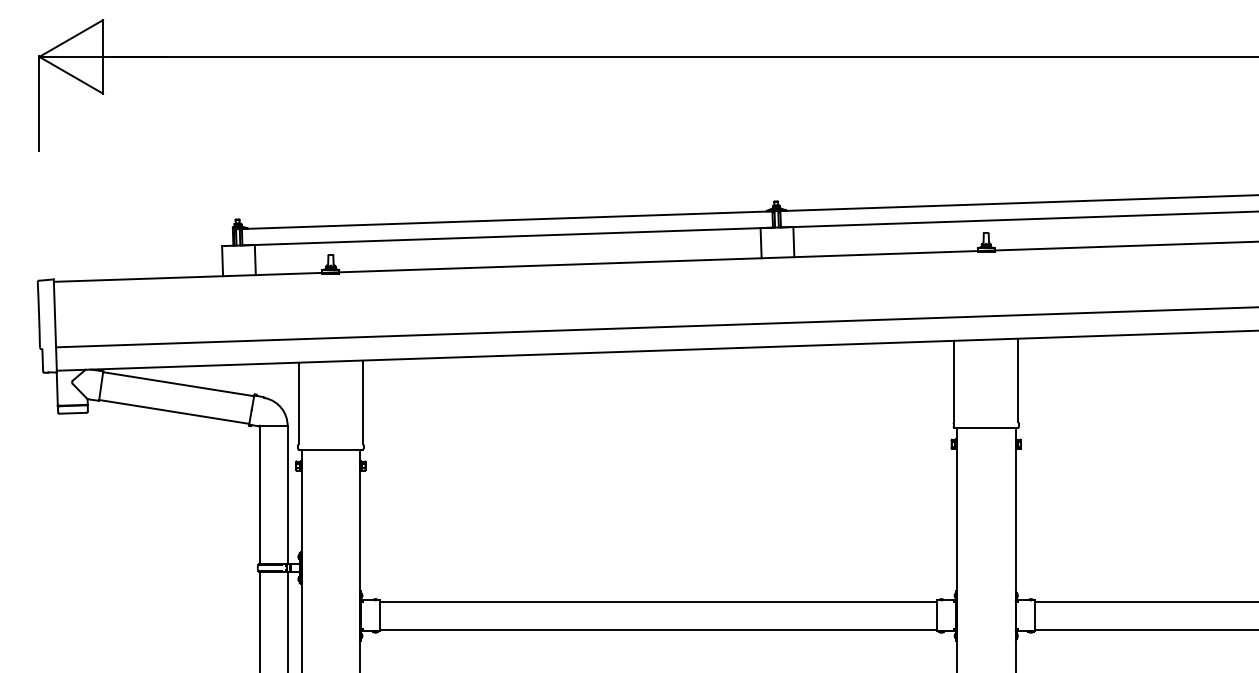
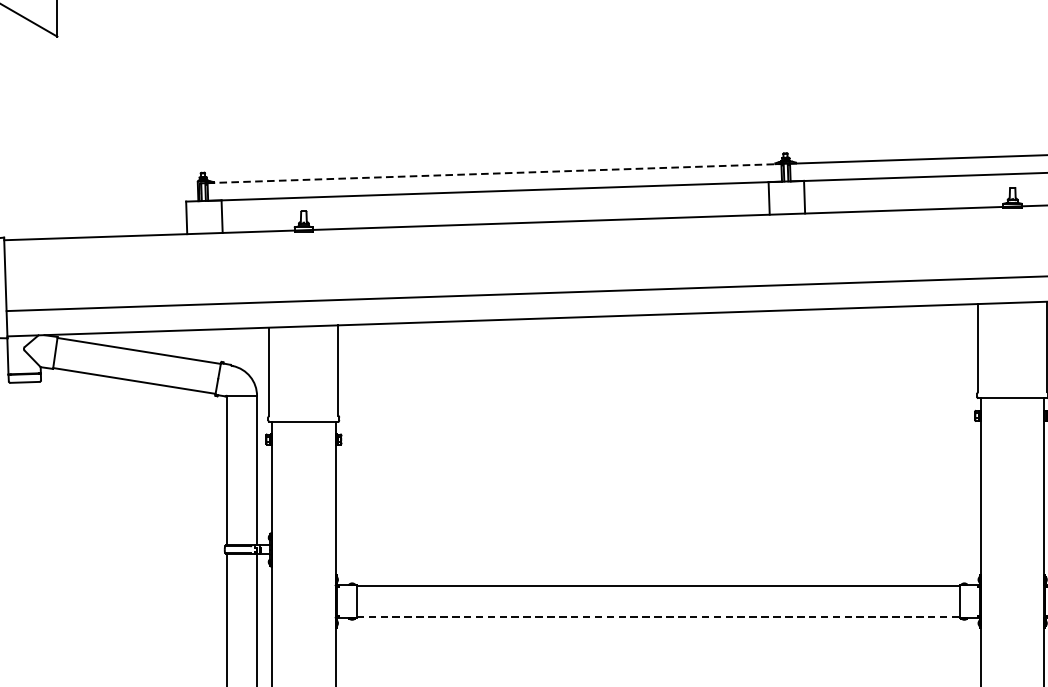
line: (507, 220) -> (494, 173), solid -> dashed
line: (658, 629) -> (658, 616), solid -> dashed

